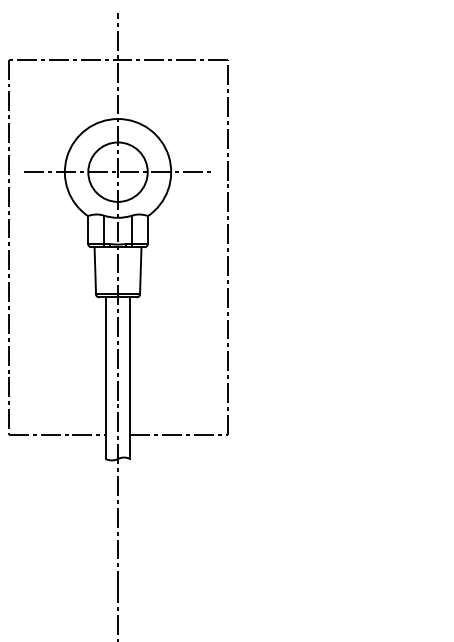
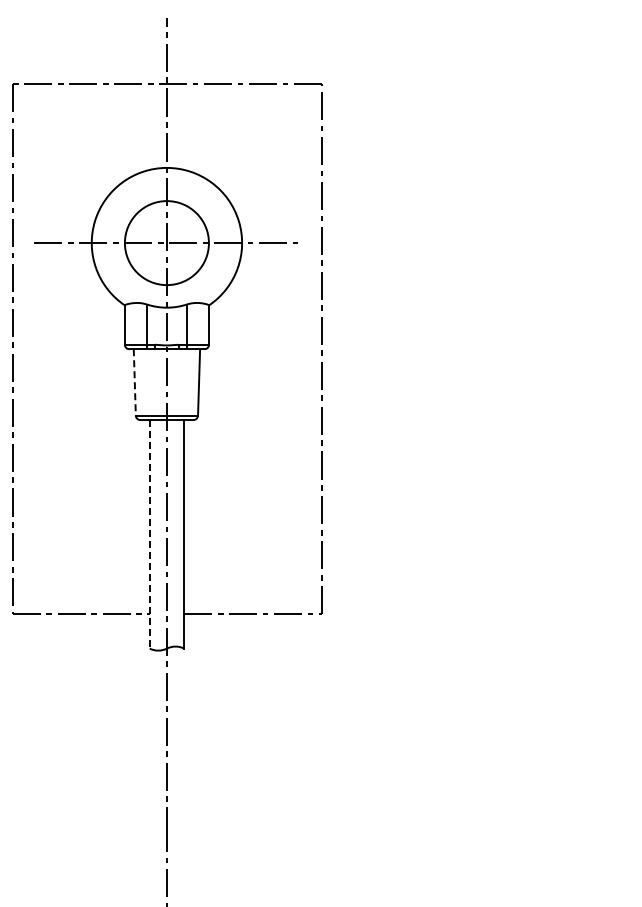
line: (95, 270) -> (134, 382), solid -> dashed
line: (105, 378) -> (149, 534), solid -> dashed

